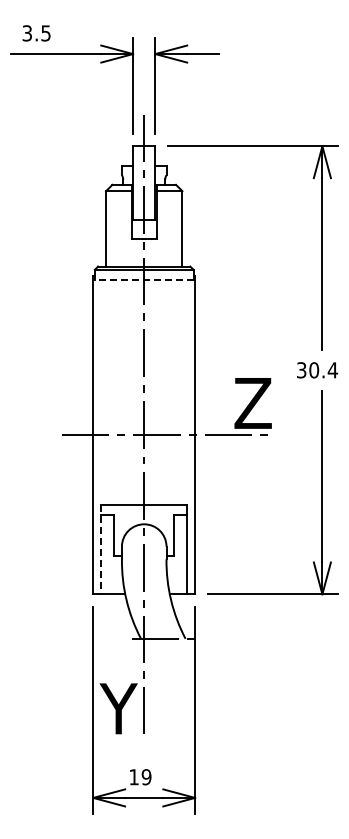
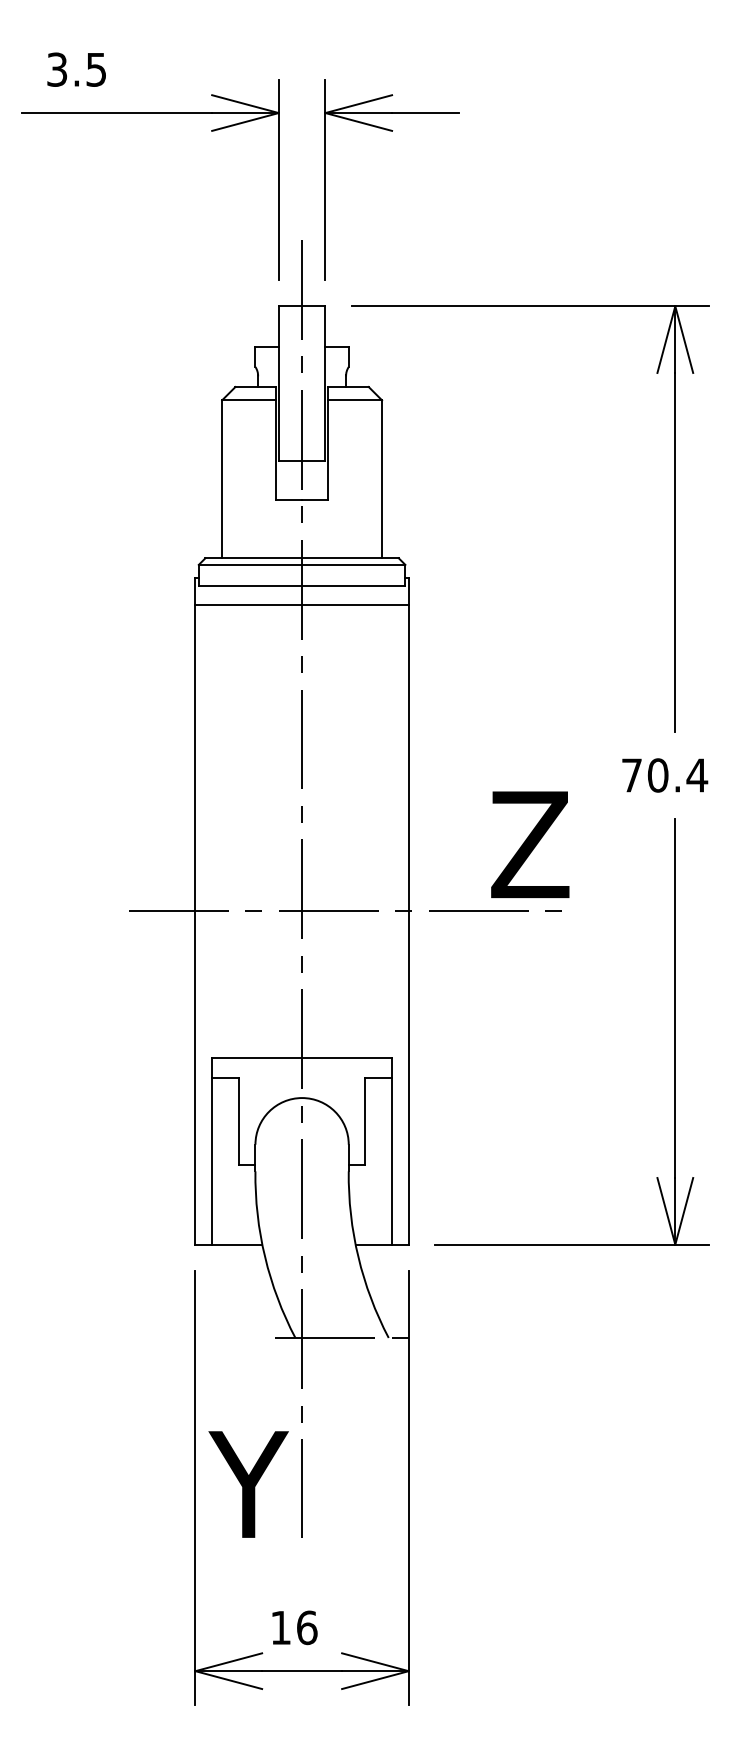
line: (143, 279) -> (300, 585), dashed -> solid
line: (144, 288) -> (302, 604), added
text: (301, 370) -> (631, 775), 30.4 -> 70.4
line: (101, 549) -> (212, 1150), dashed -> solid
text: (146, 777) -> (306, 1628), 19 -> 16

